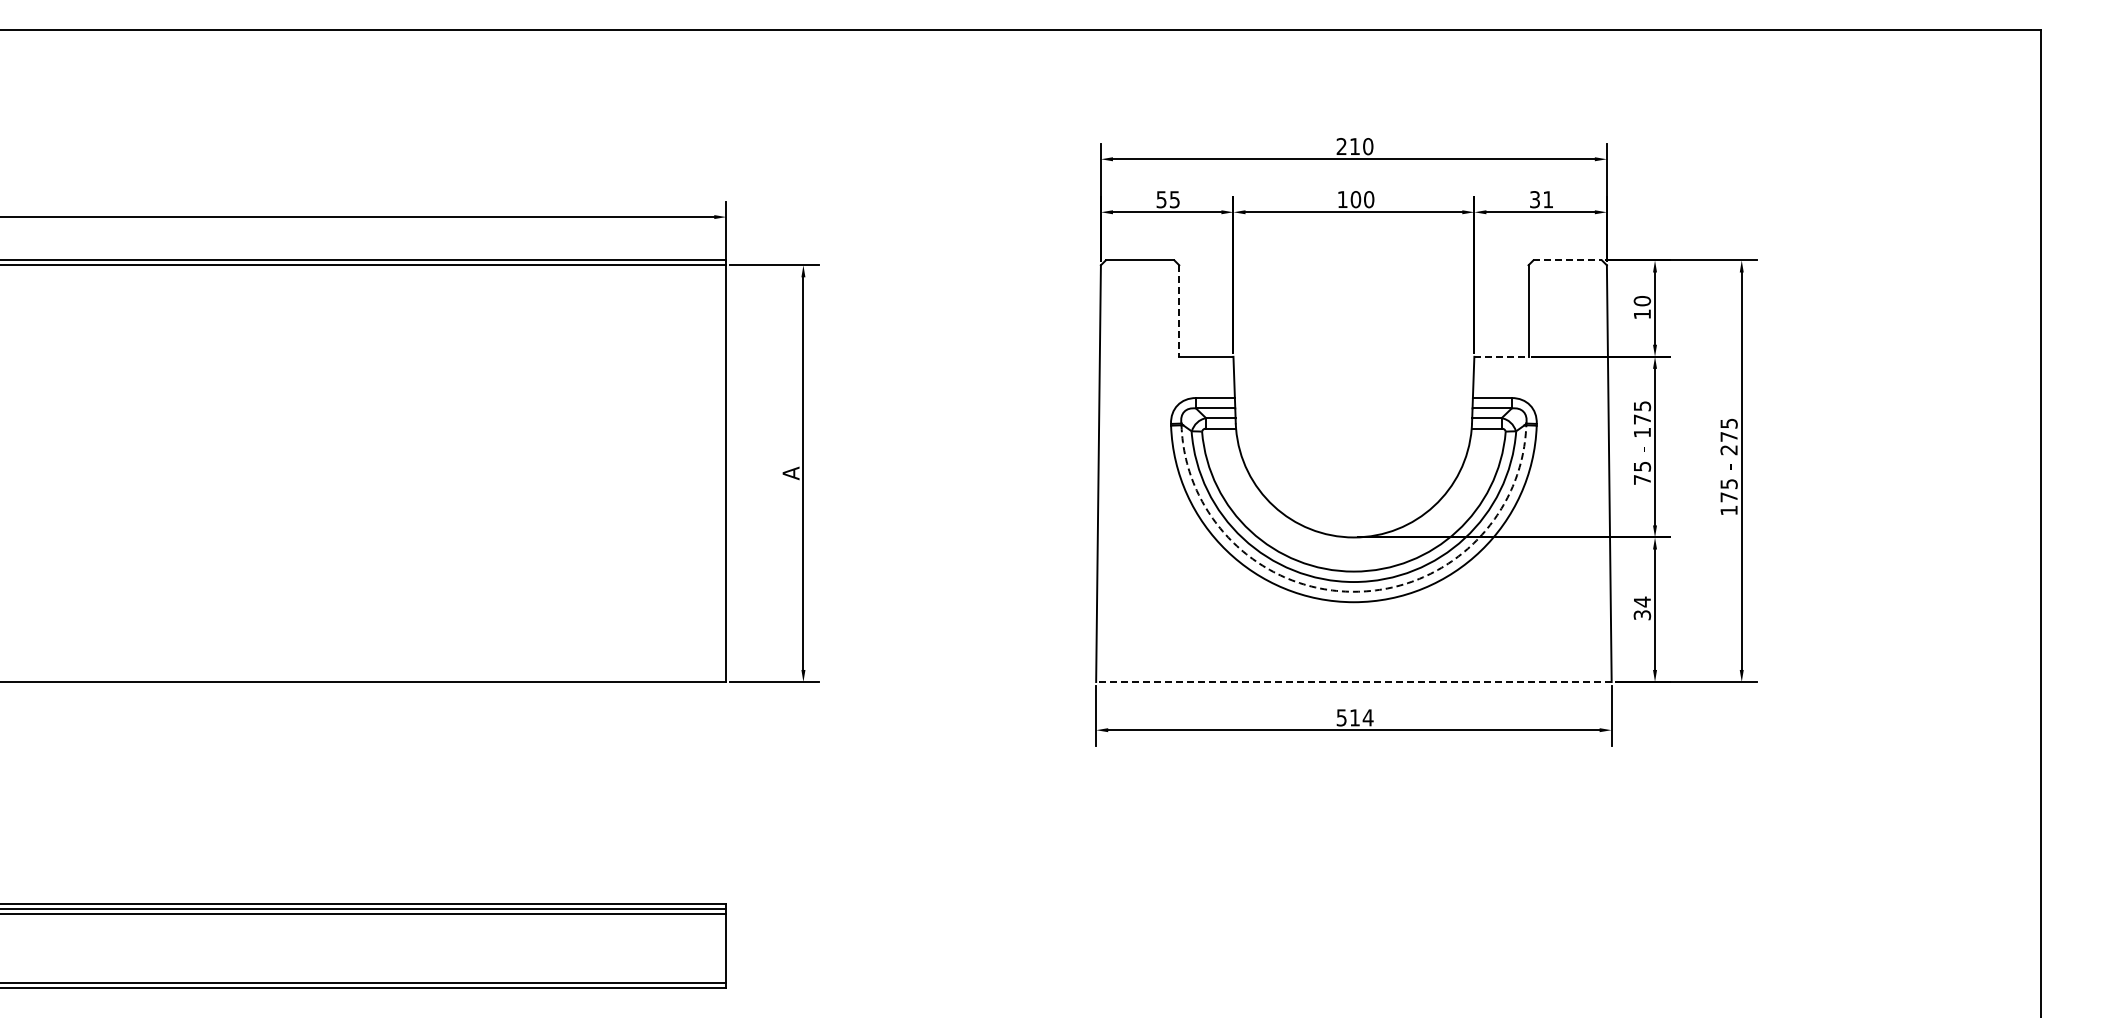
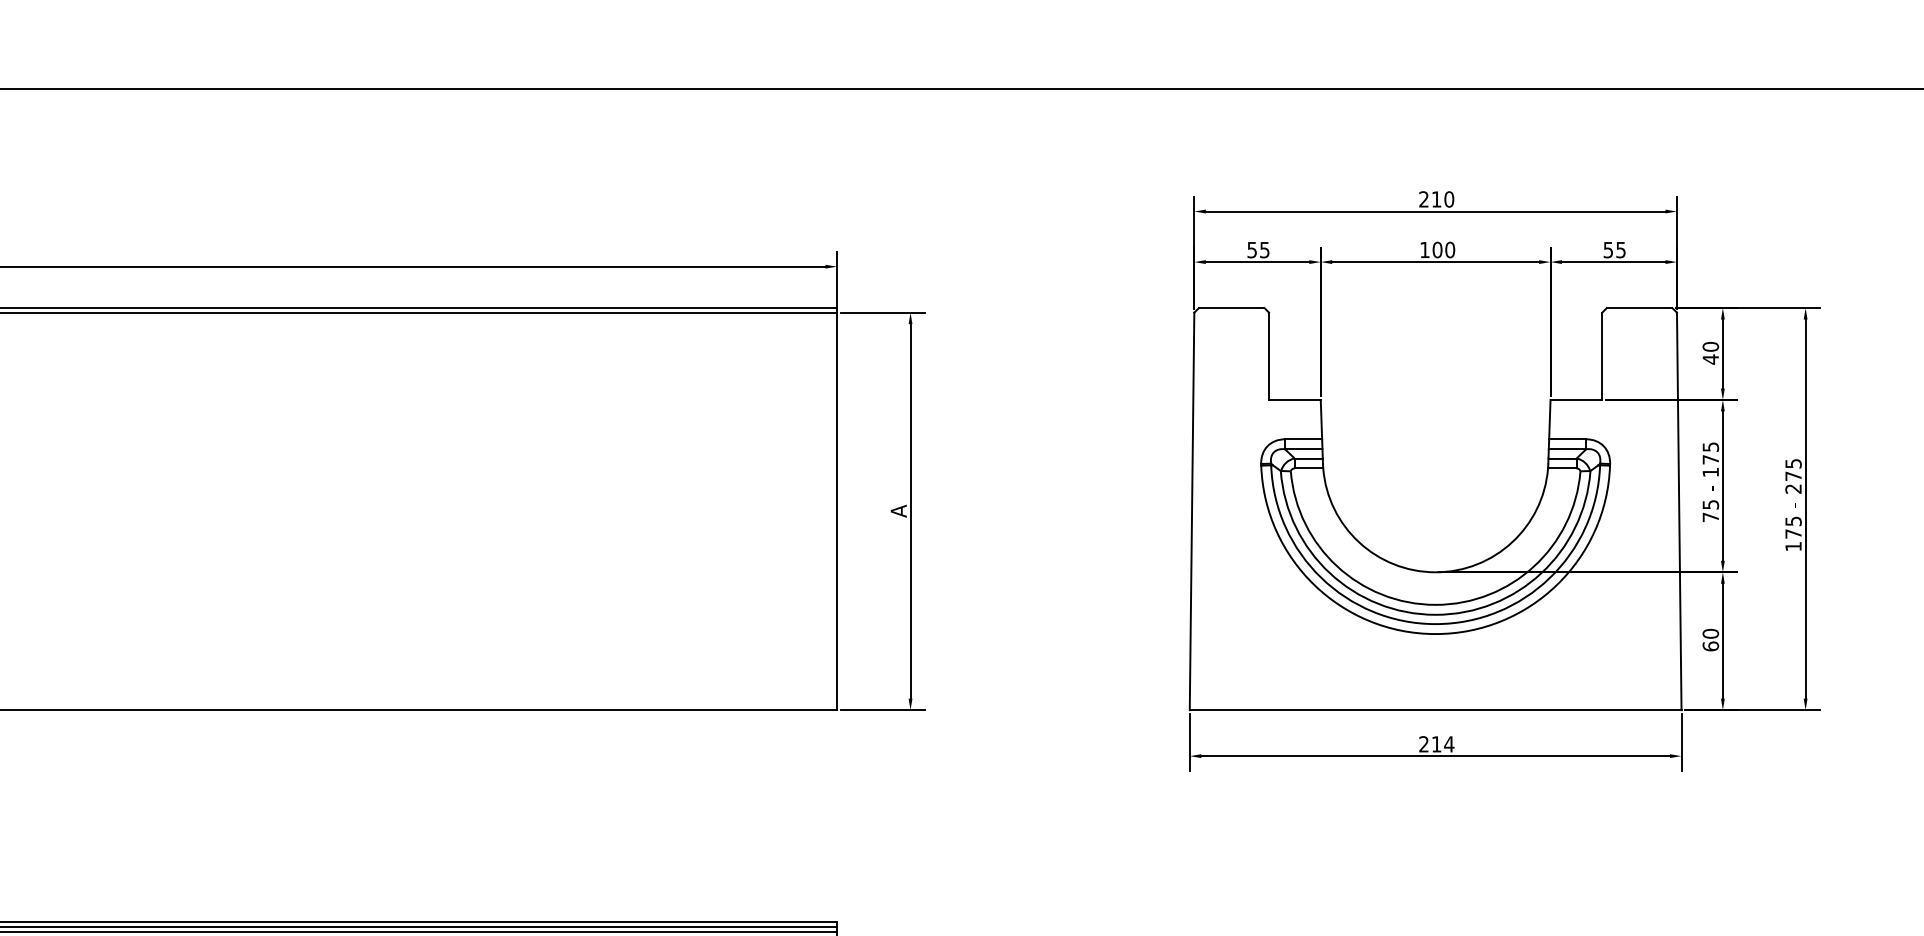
text: (1541, 199) -> (1614, 249), 31 -> 55
line: (1568, 260) -> (1640, 308), dashed -> solid
line: (1179, 311) -> (1269, 356), dashed -> solid
text: (1642, 314) -> (1710, 359), 10 -> 40
line: (1501, 356) -> (1576, 399), dashed -> solid
arc: (1353, 591) -> (1435, 623), dashed -> solid
text: (1642, 608) -> (1710, 640), 34 -> 60
line: (1353, 682) -> (1435, 710), dashed -> solid
text: (1341, 717) -> (1423, 744), 514 -> 214

